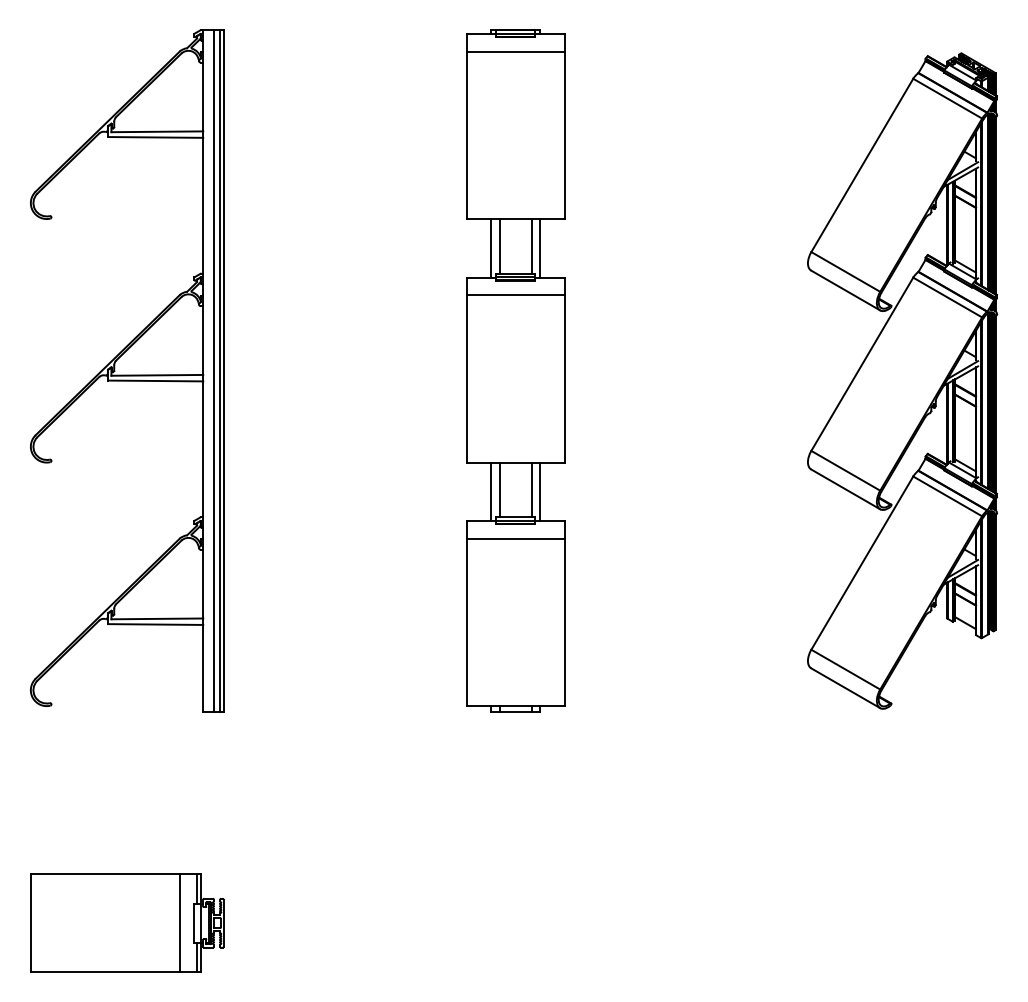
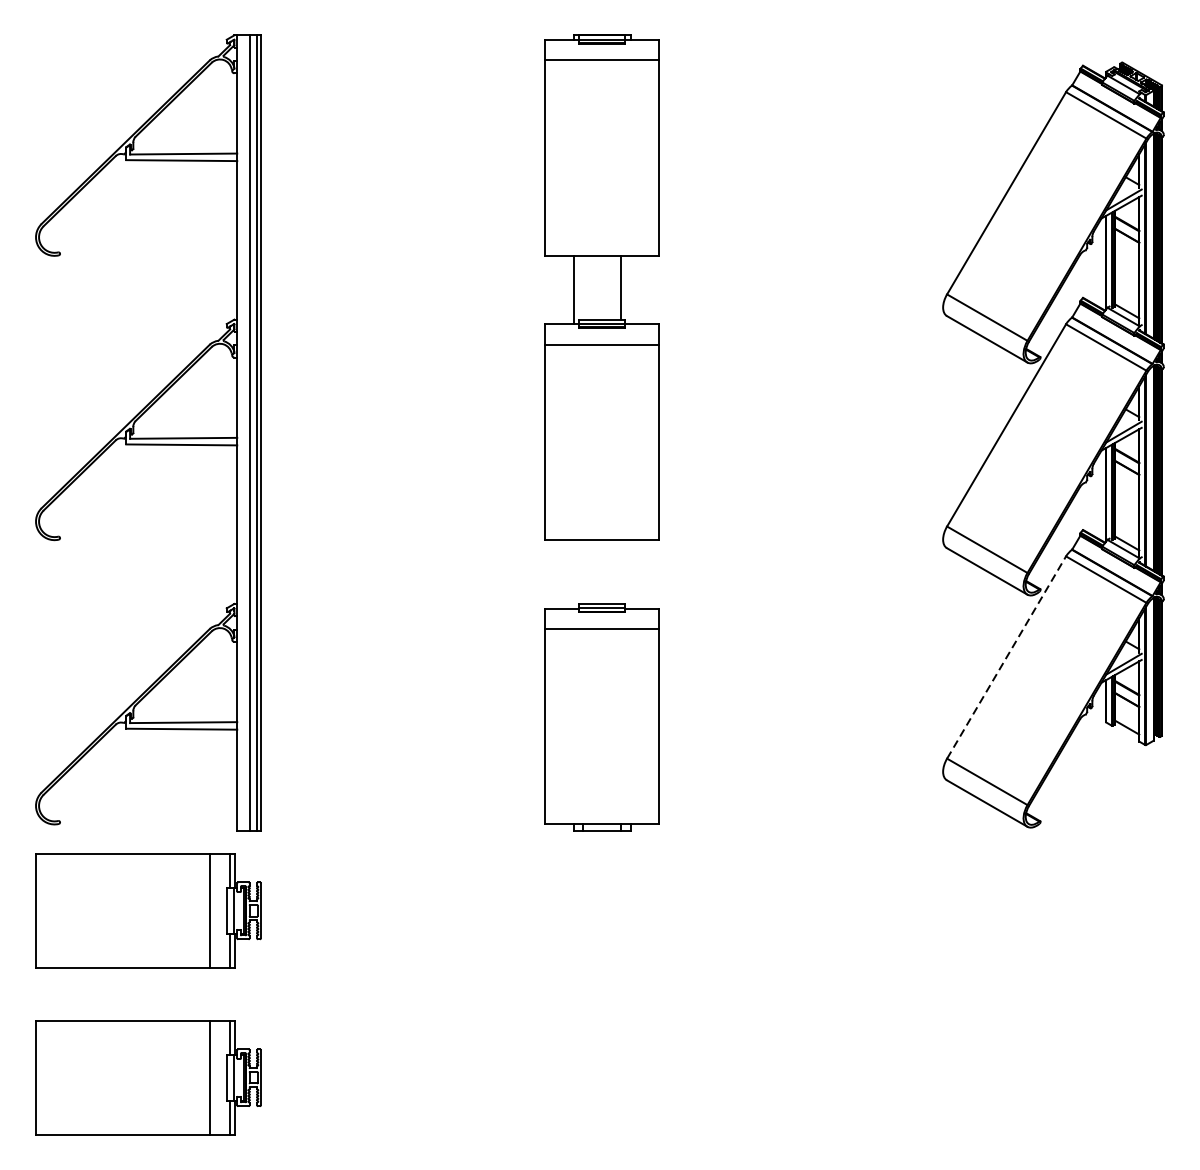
line: (499, 246) -> (583, 287), removed
line: (540, 248) -> (630, 290), removed
line: (499, 489) -> (583, 571), removed
line: (532, 489) -> (621, 571), removed
line: (491, 491) -> (573, 573), removed
line: (540, 491) -> (630, 573), removed
line: (862, 563) -> (1006, 657), solid -> dashed
part: (127, 779) -> (148, 910), added

